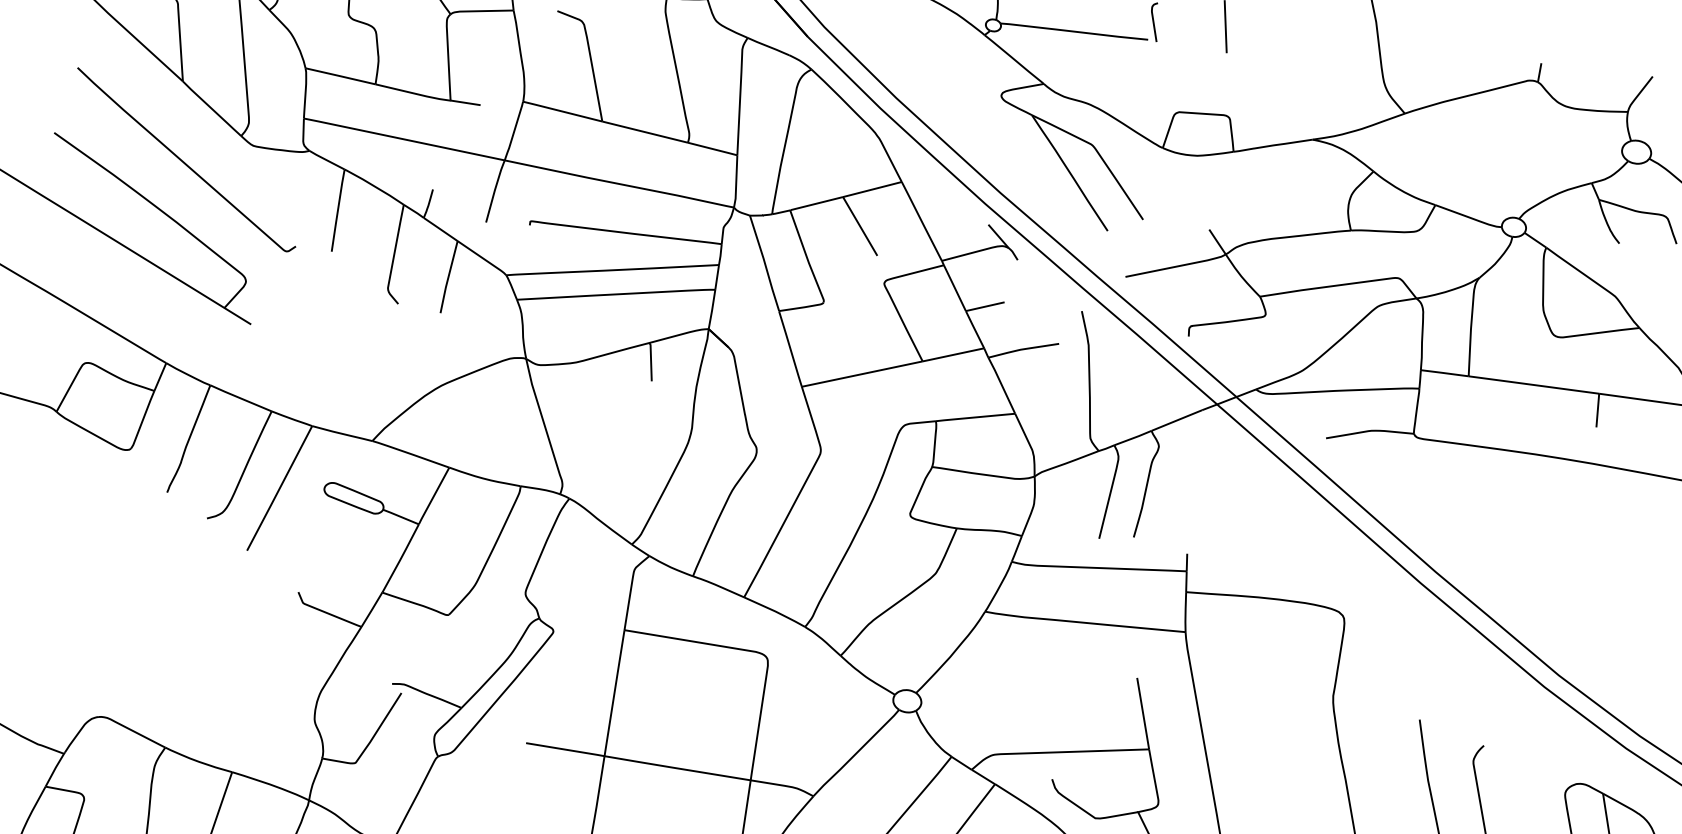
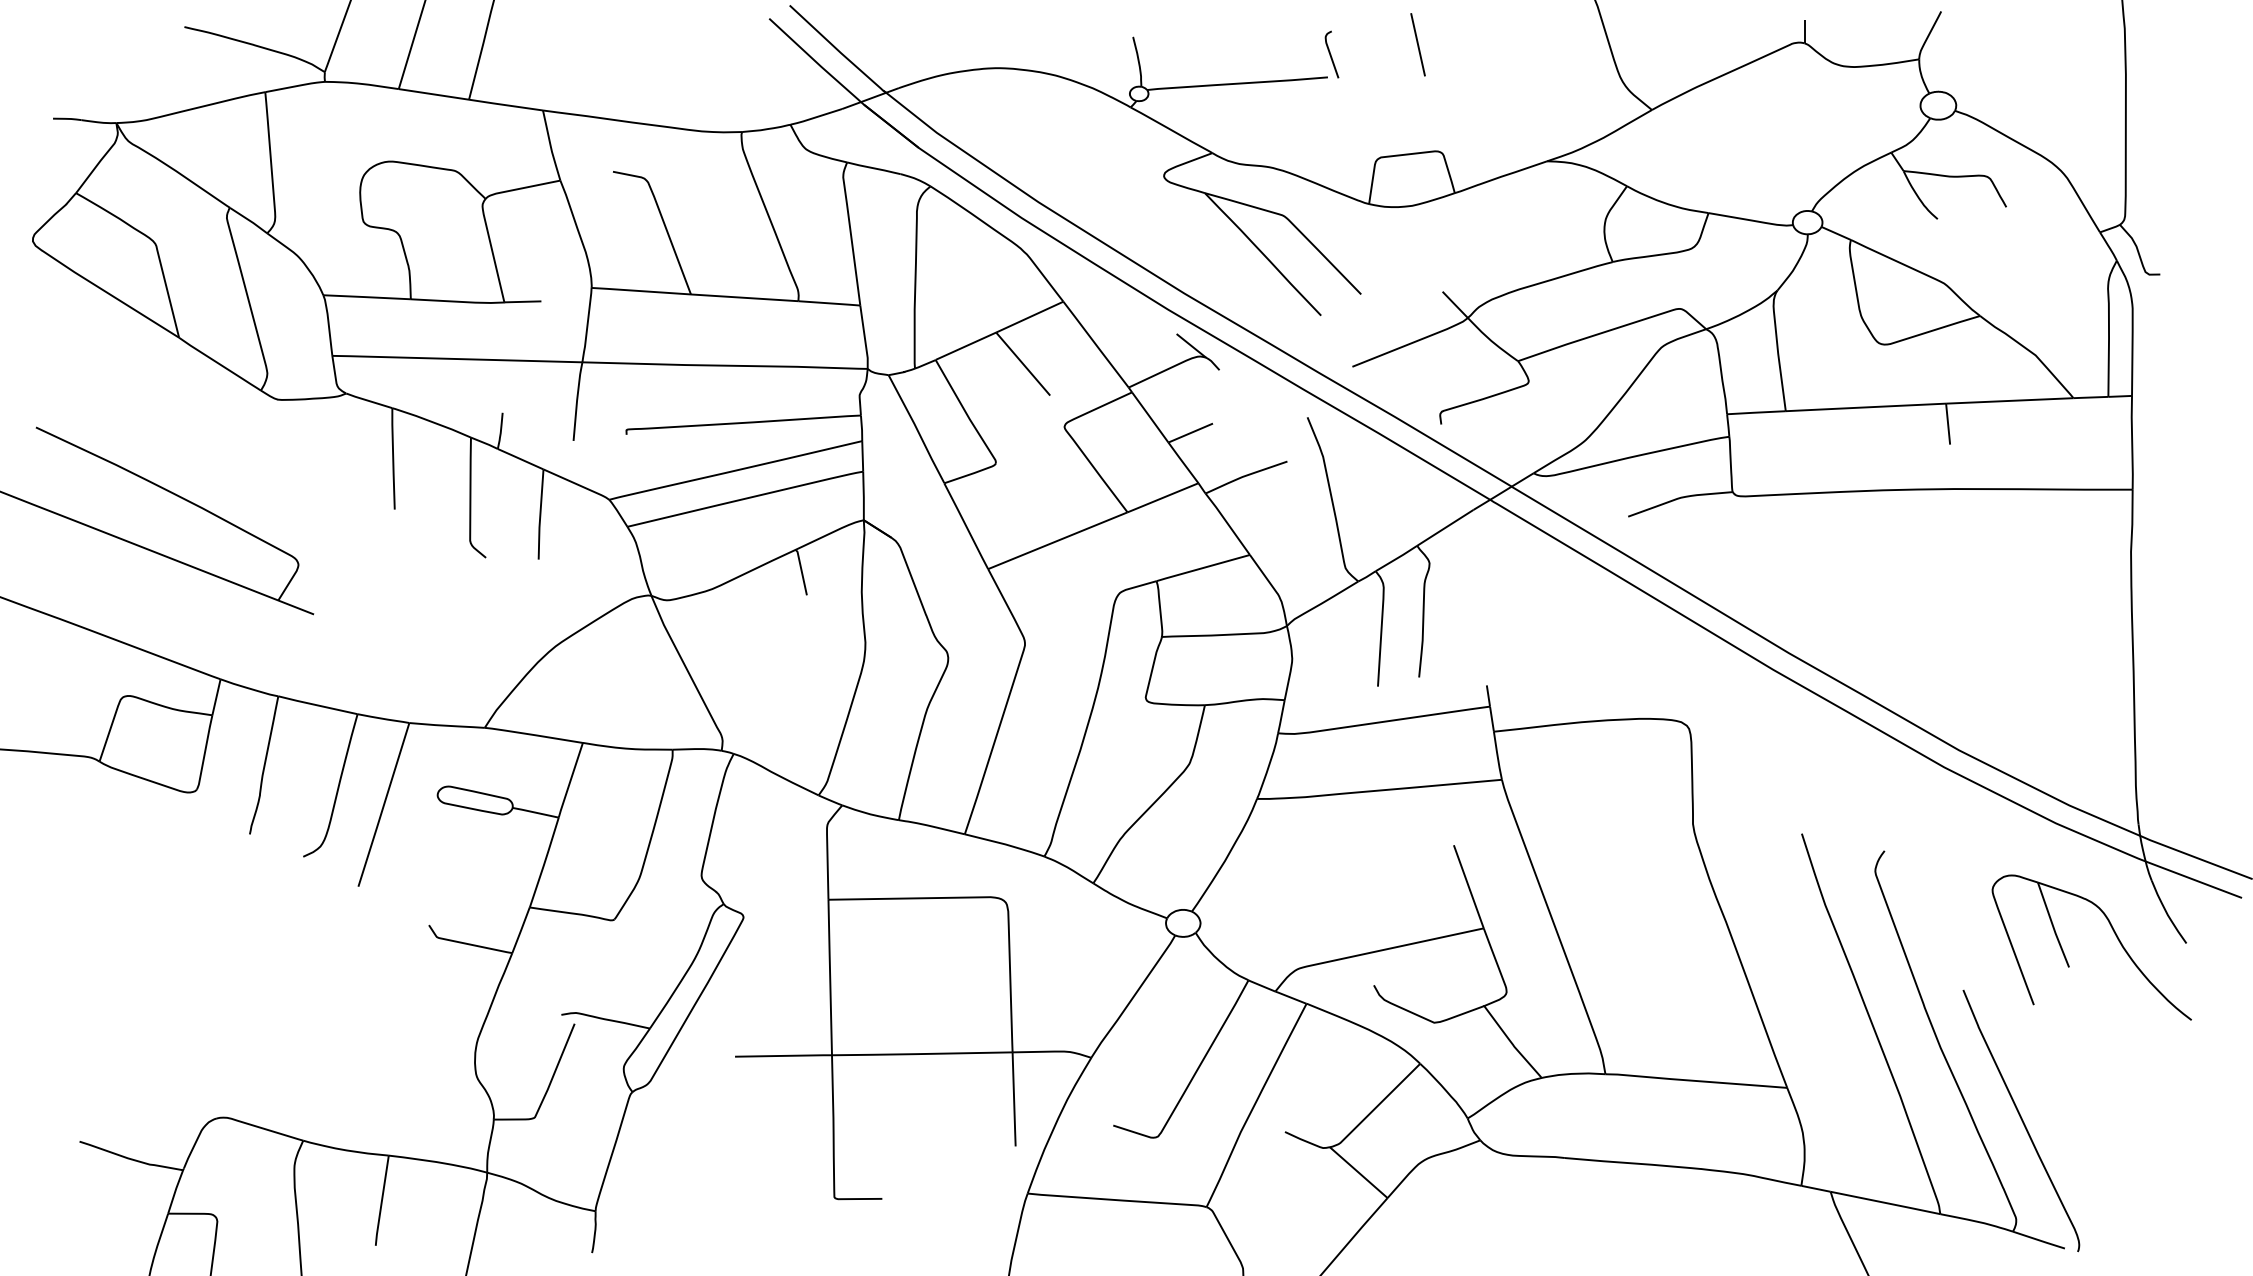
curve: (185, 162) -> (199, 434), removed

